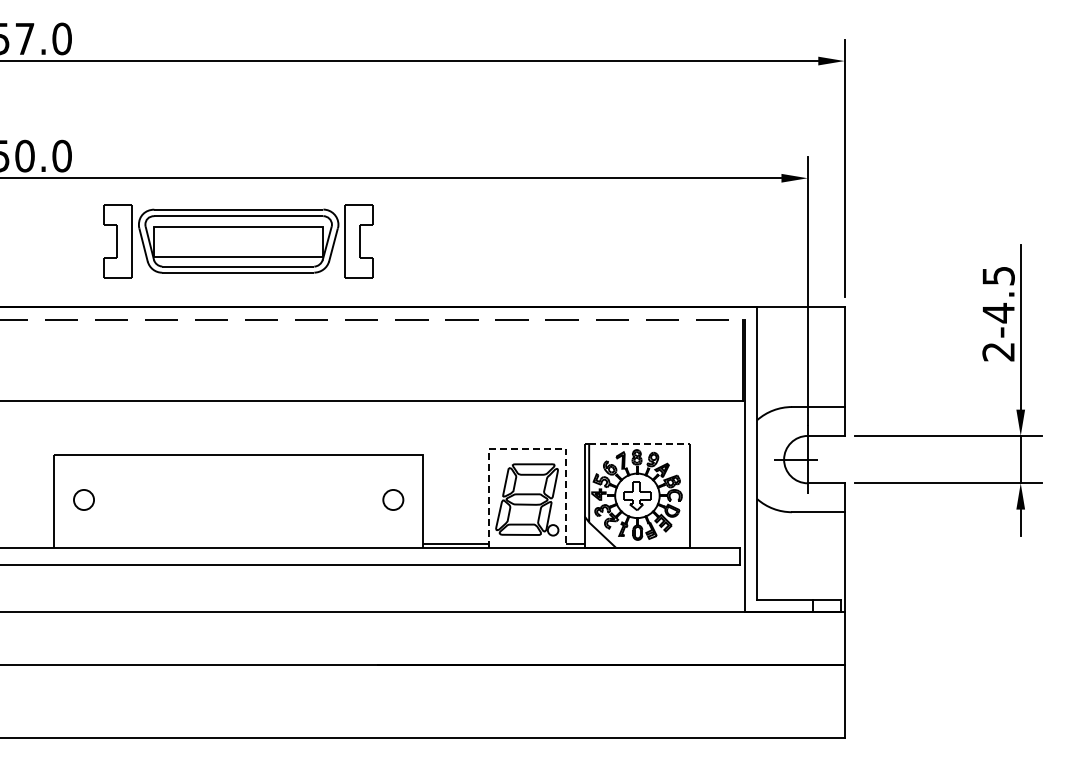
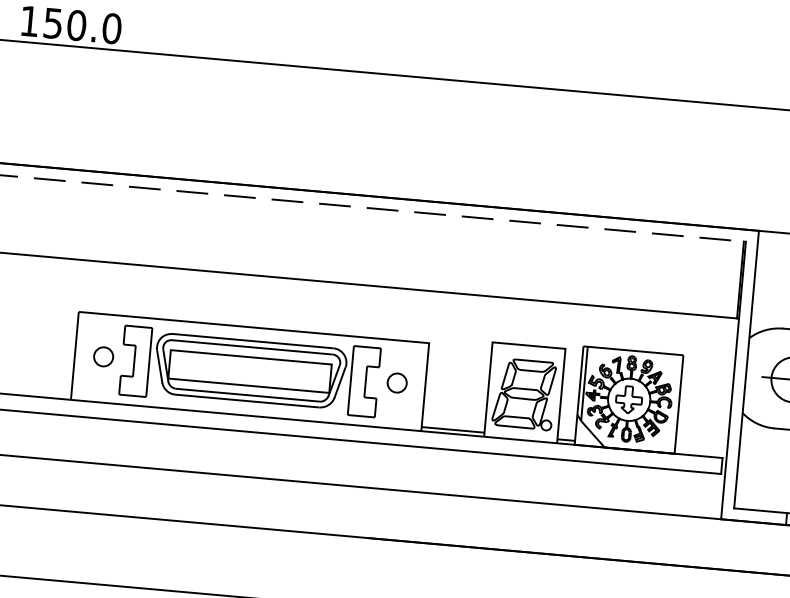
part: (238, 241) -> (250, 371), moved
line: (640, 444) -> (636, 351), dashed -> solid
line: (528, 448) -> (529, 345), dashed -> solid

